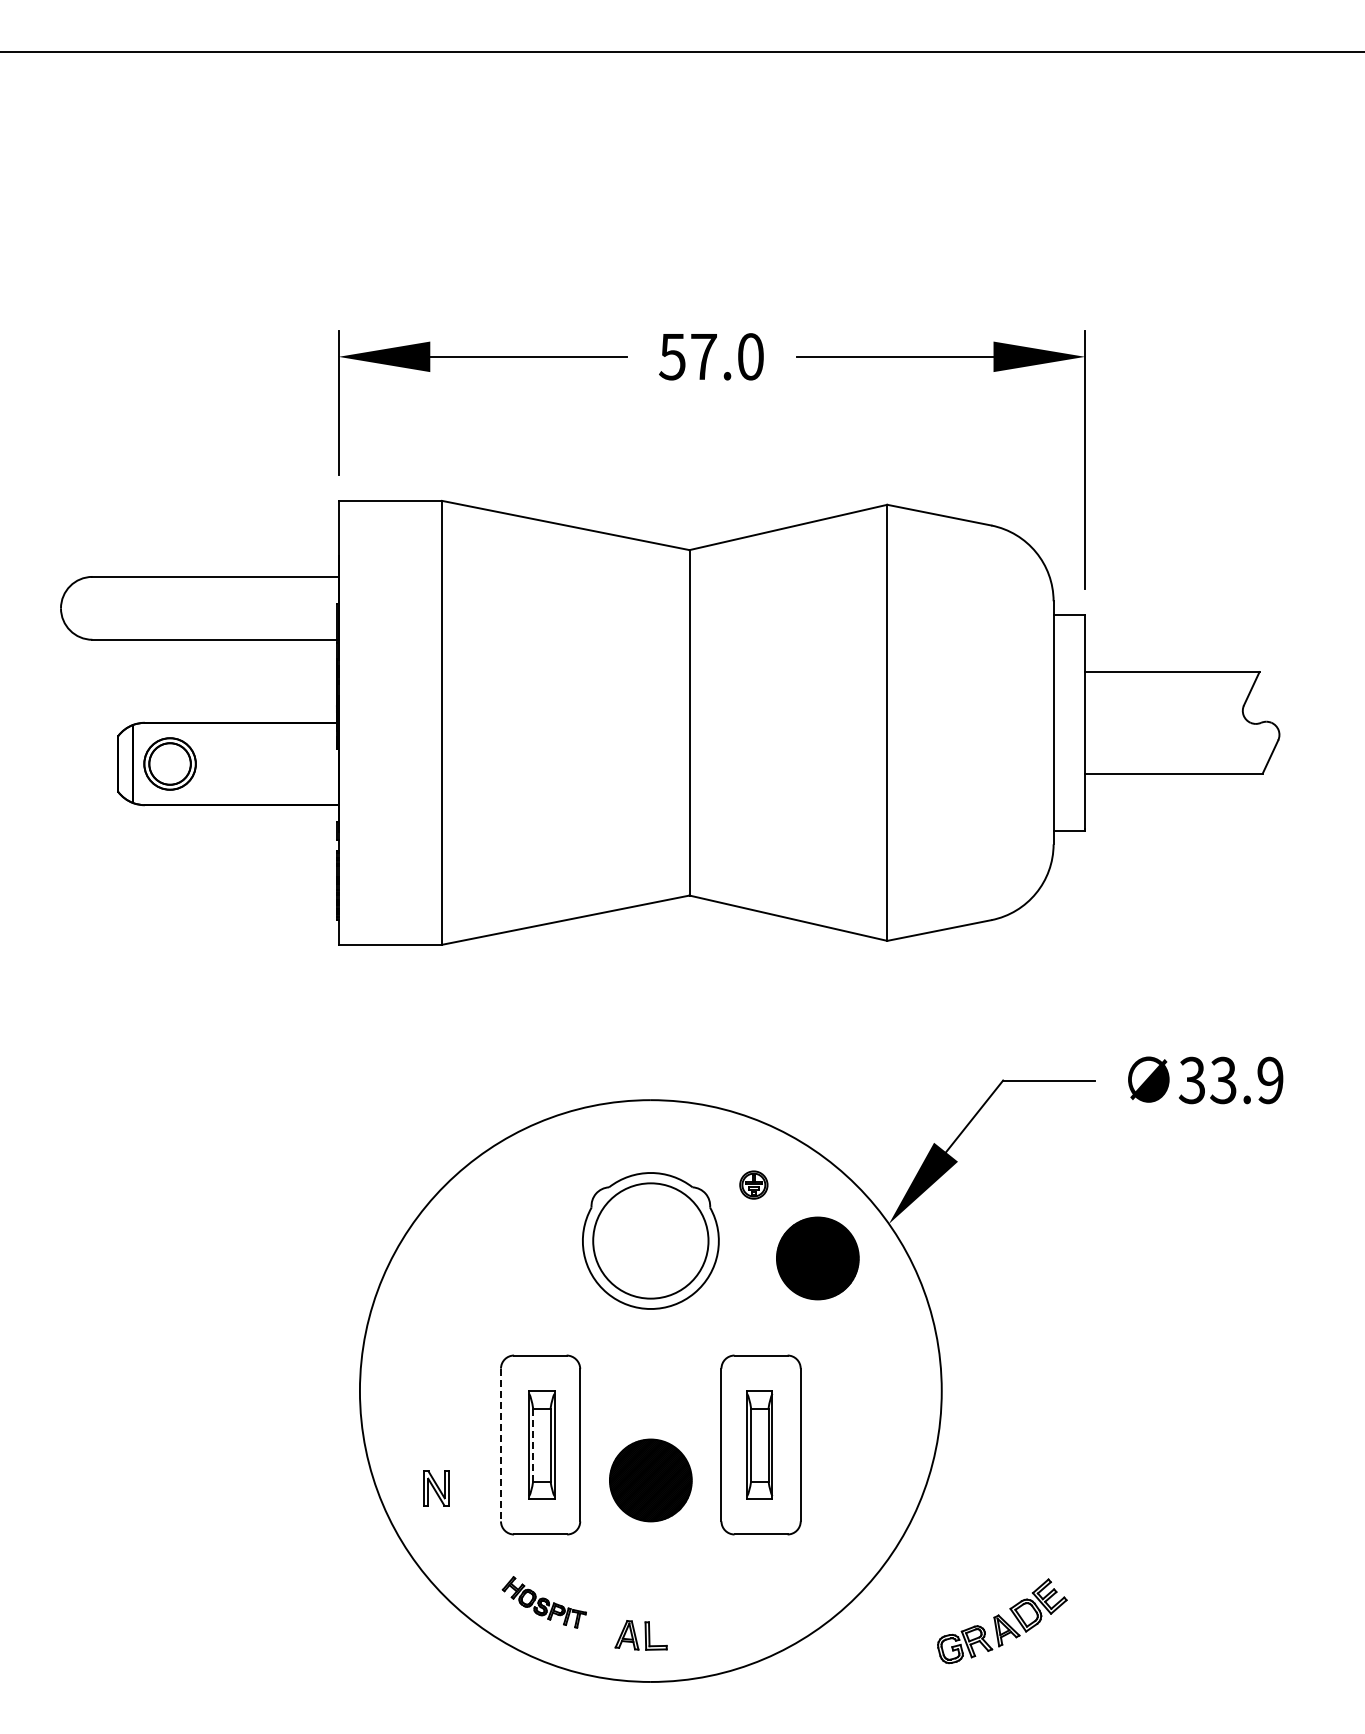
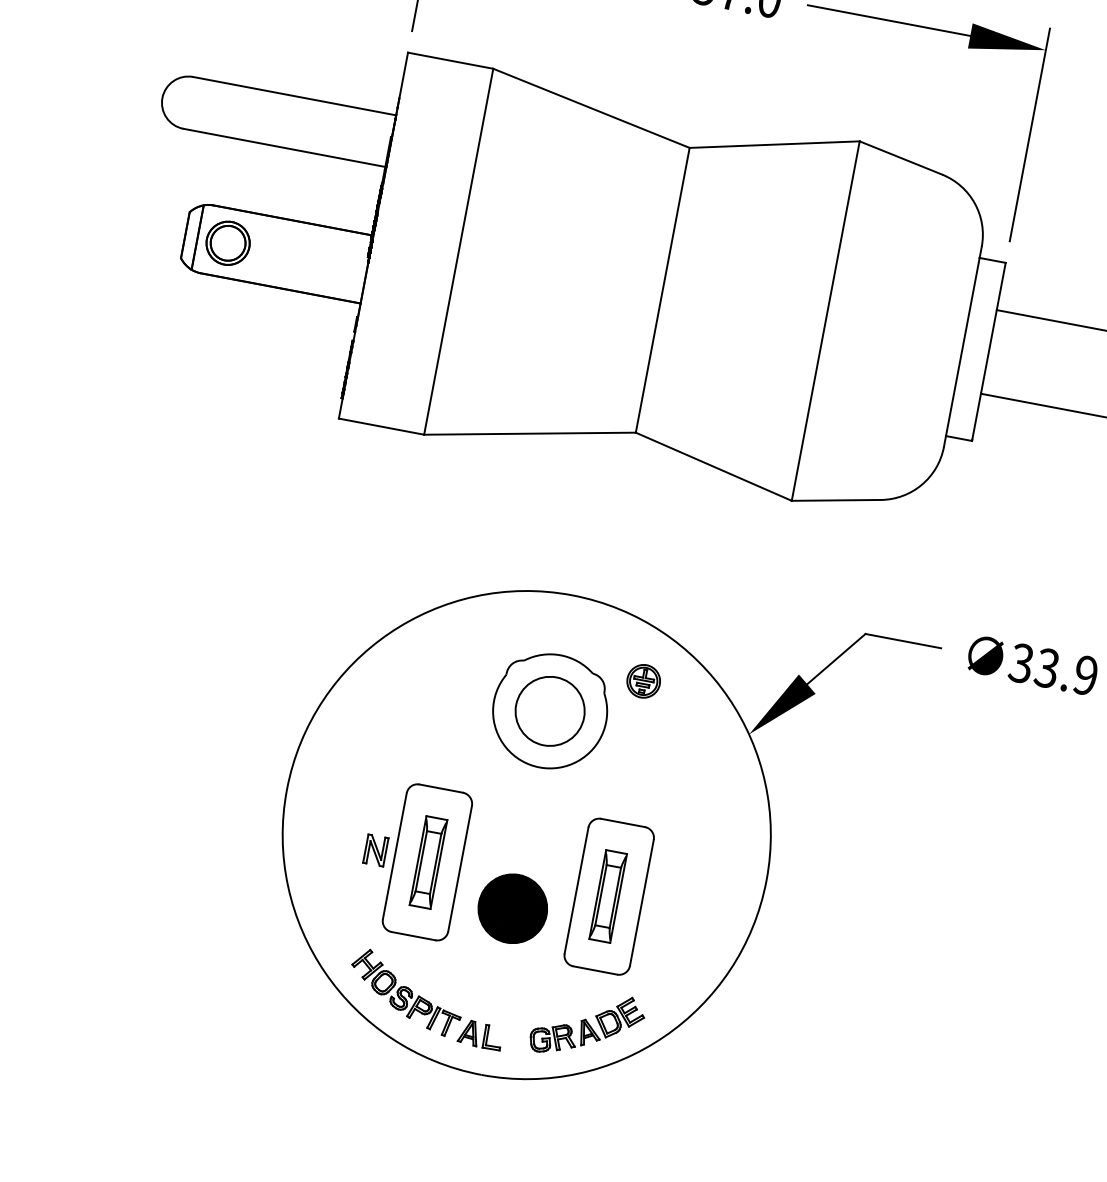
part: (753, 1184) -> (643, 680), size x1.43
circle: (650, 1240) -> (549, 710), size x0.71
part: (817, 1258) -> (684, 751), removed
line: (501, 1445) -> (395, 856), dashed -> solid
line: (533, 1445) -> (421, 861), dashed -> solid
part: (436, 1488) -> (375, 850), moved
part: (544, 1602) -> (406, 992), size x1.67
part: (1002, 1621) -> (587, 1025), moved

